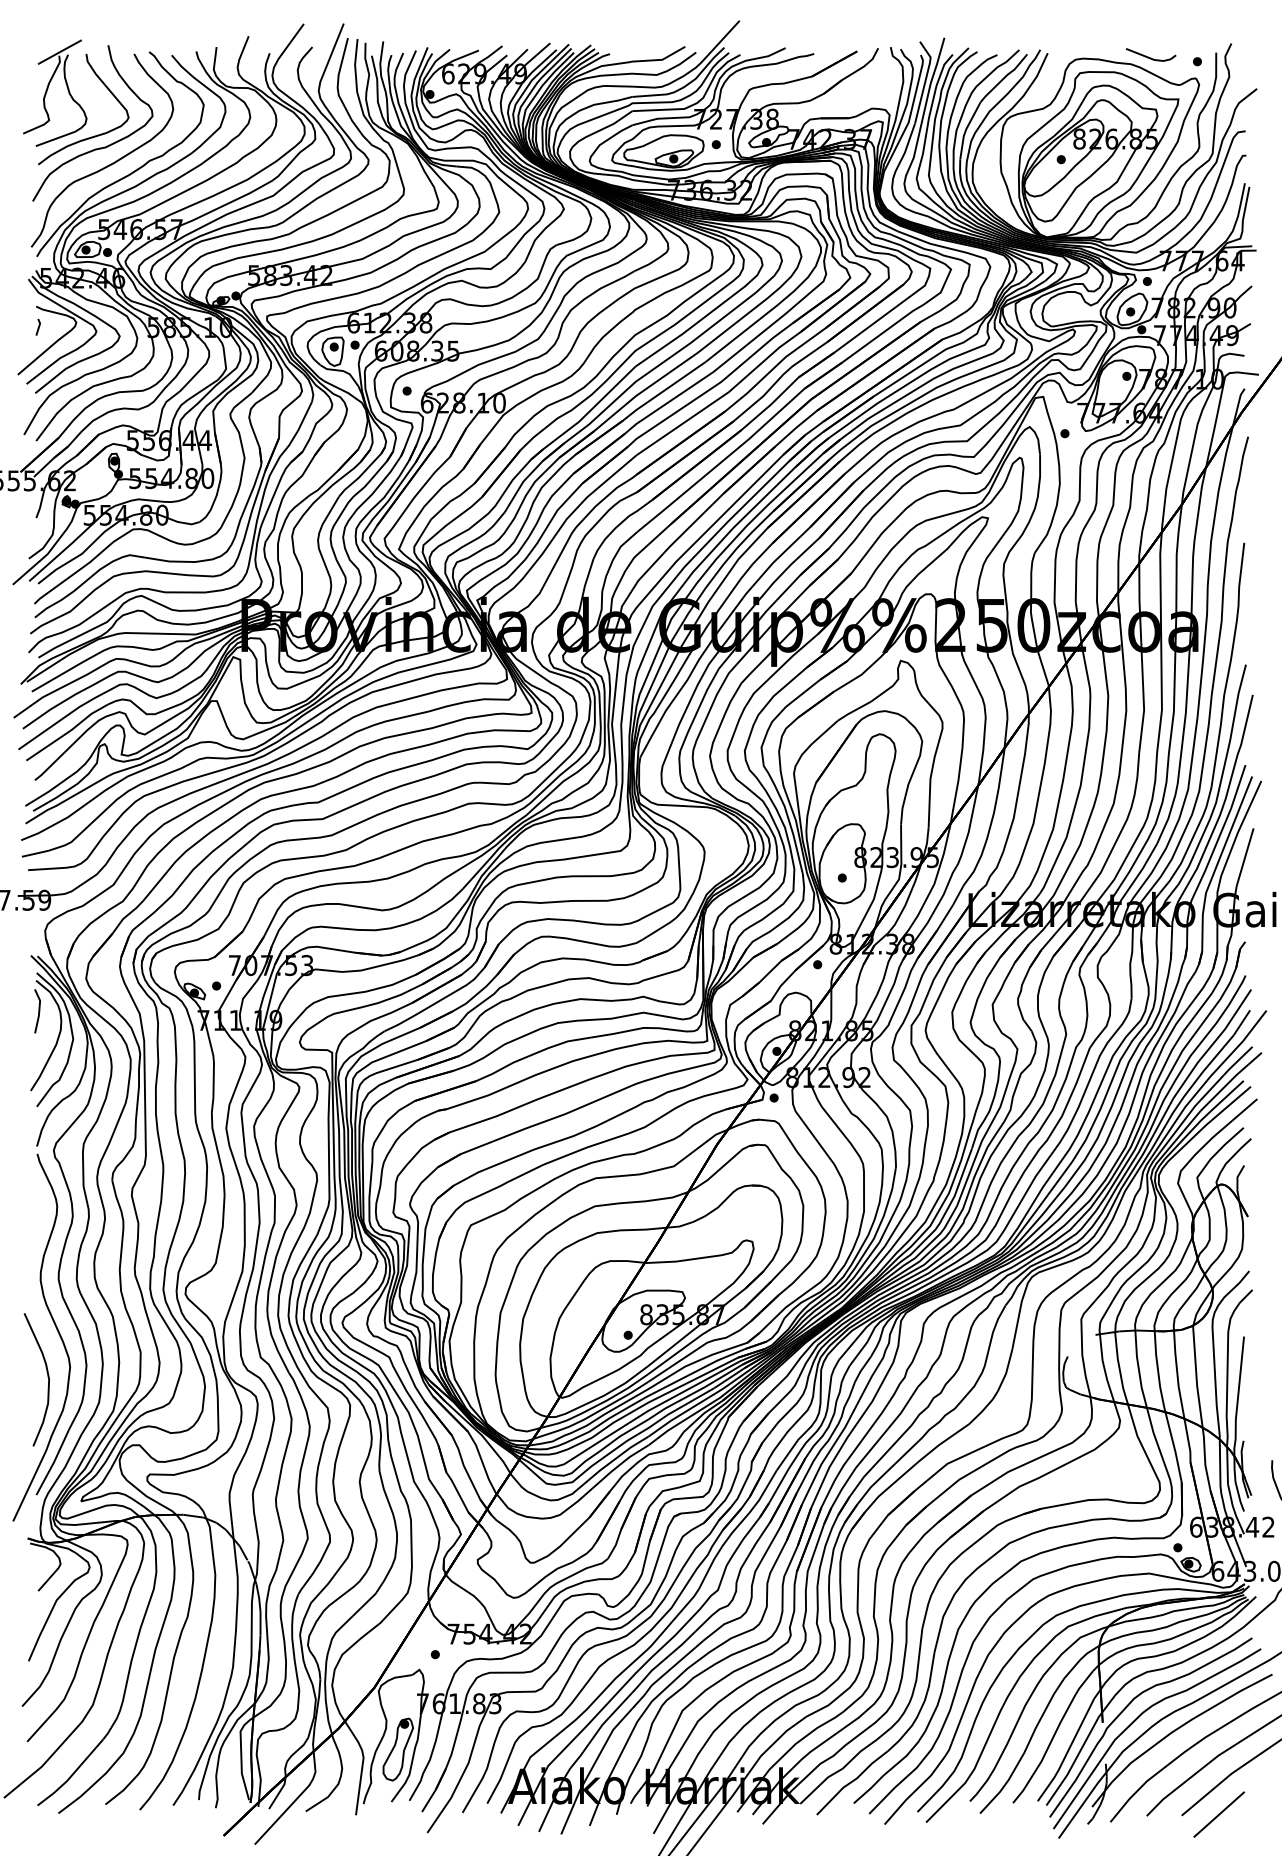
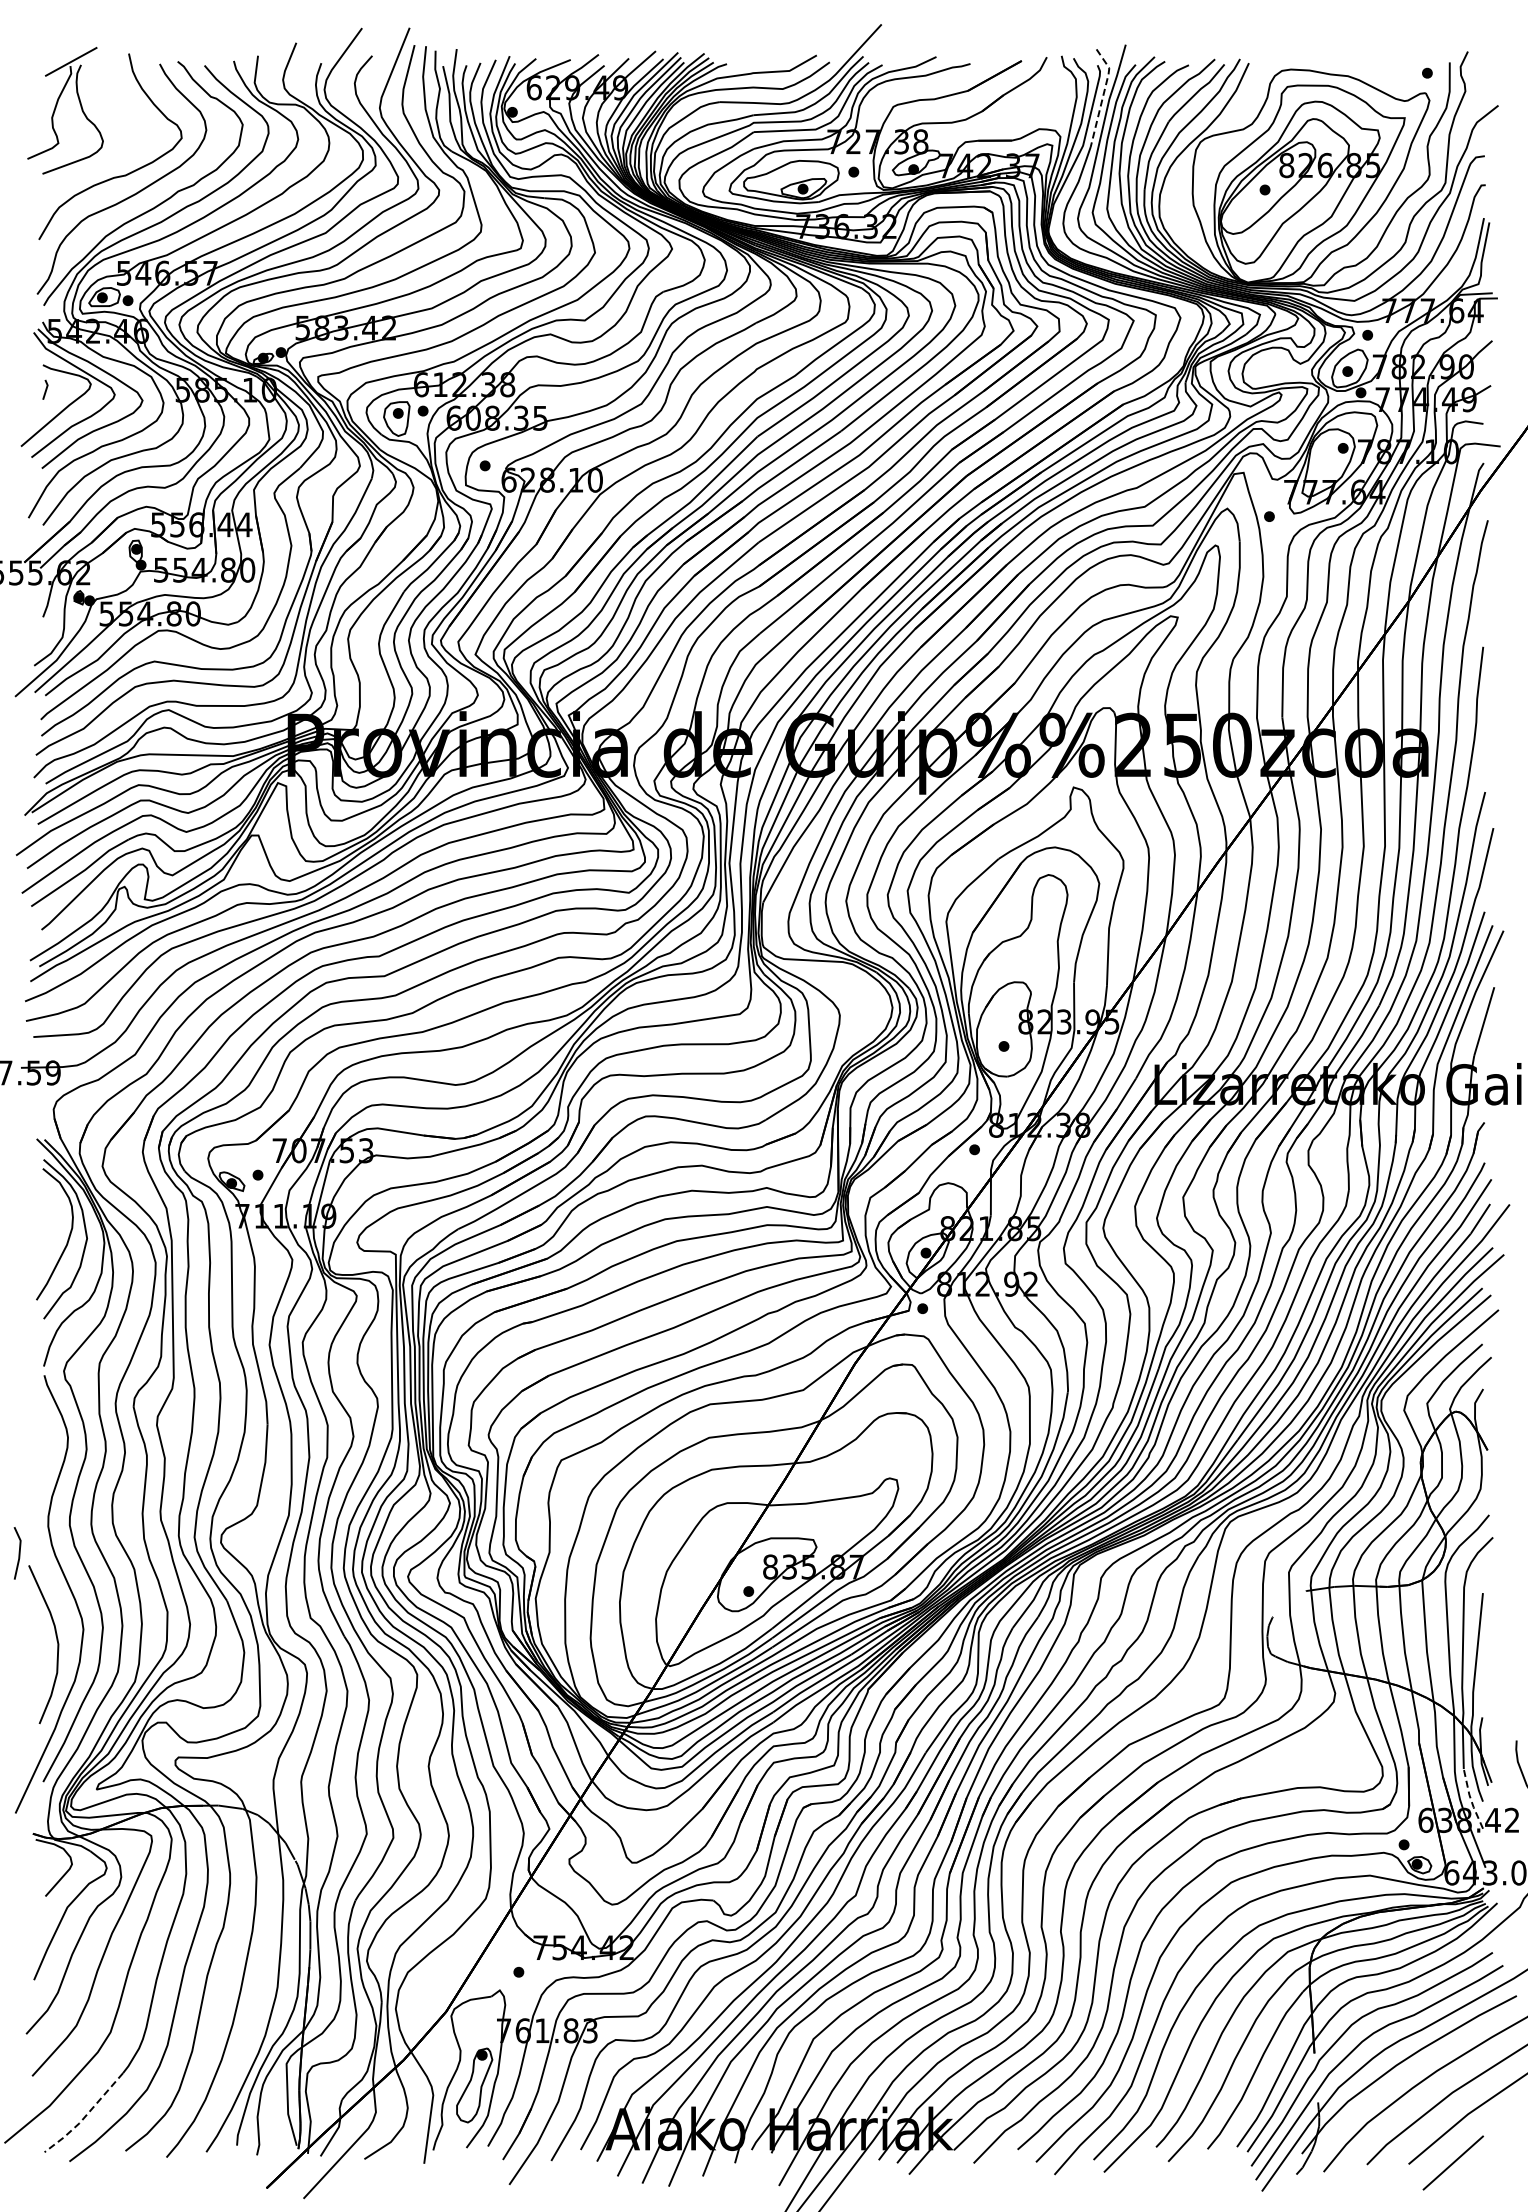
line: (1151, 57) -> (1372, 68), removed
line: (925, 80) -> (1103, 95), solid -> dashed
curve: (91, 136) -> (108, 162), removed
line: (38, 1011) -> (18, 1553), moved
line: (1233, 1509) -> (1470, 1799), solid -> dashed
line: (71, 1775) -> (85, 2116), solid -> dashed

